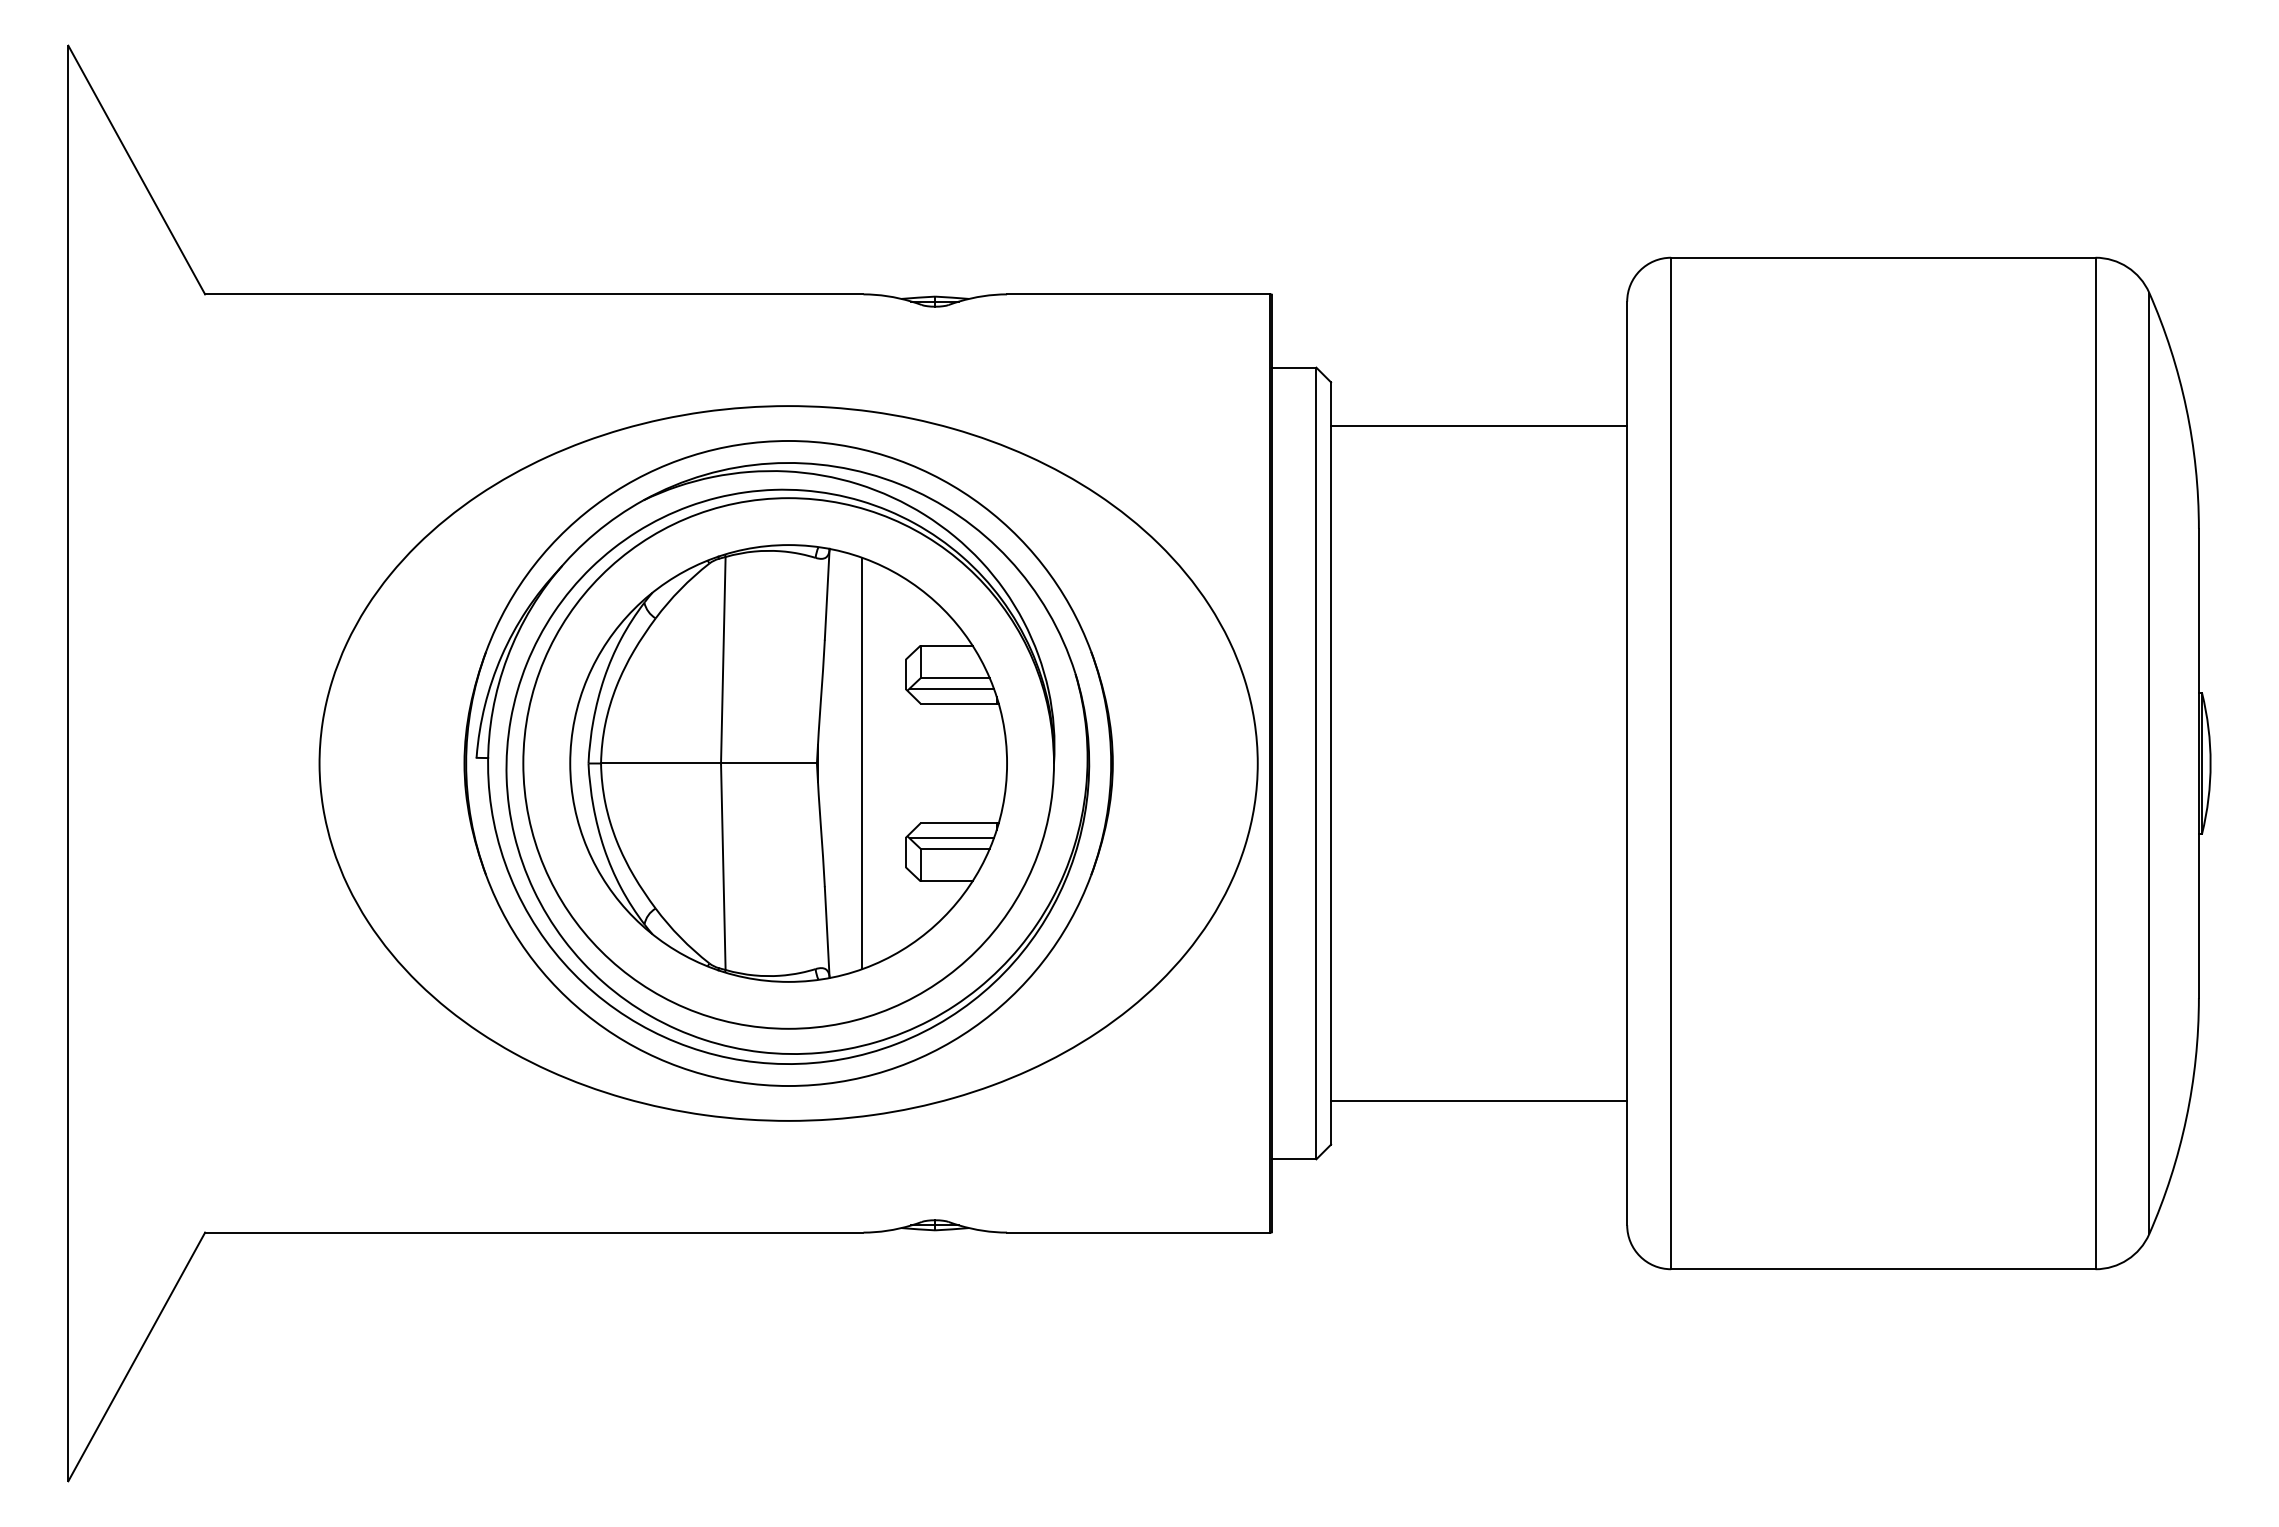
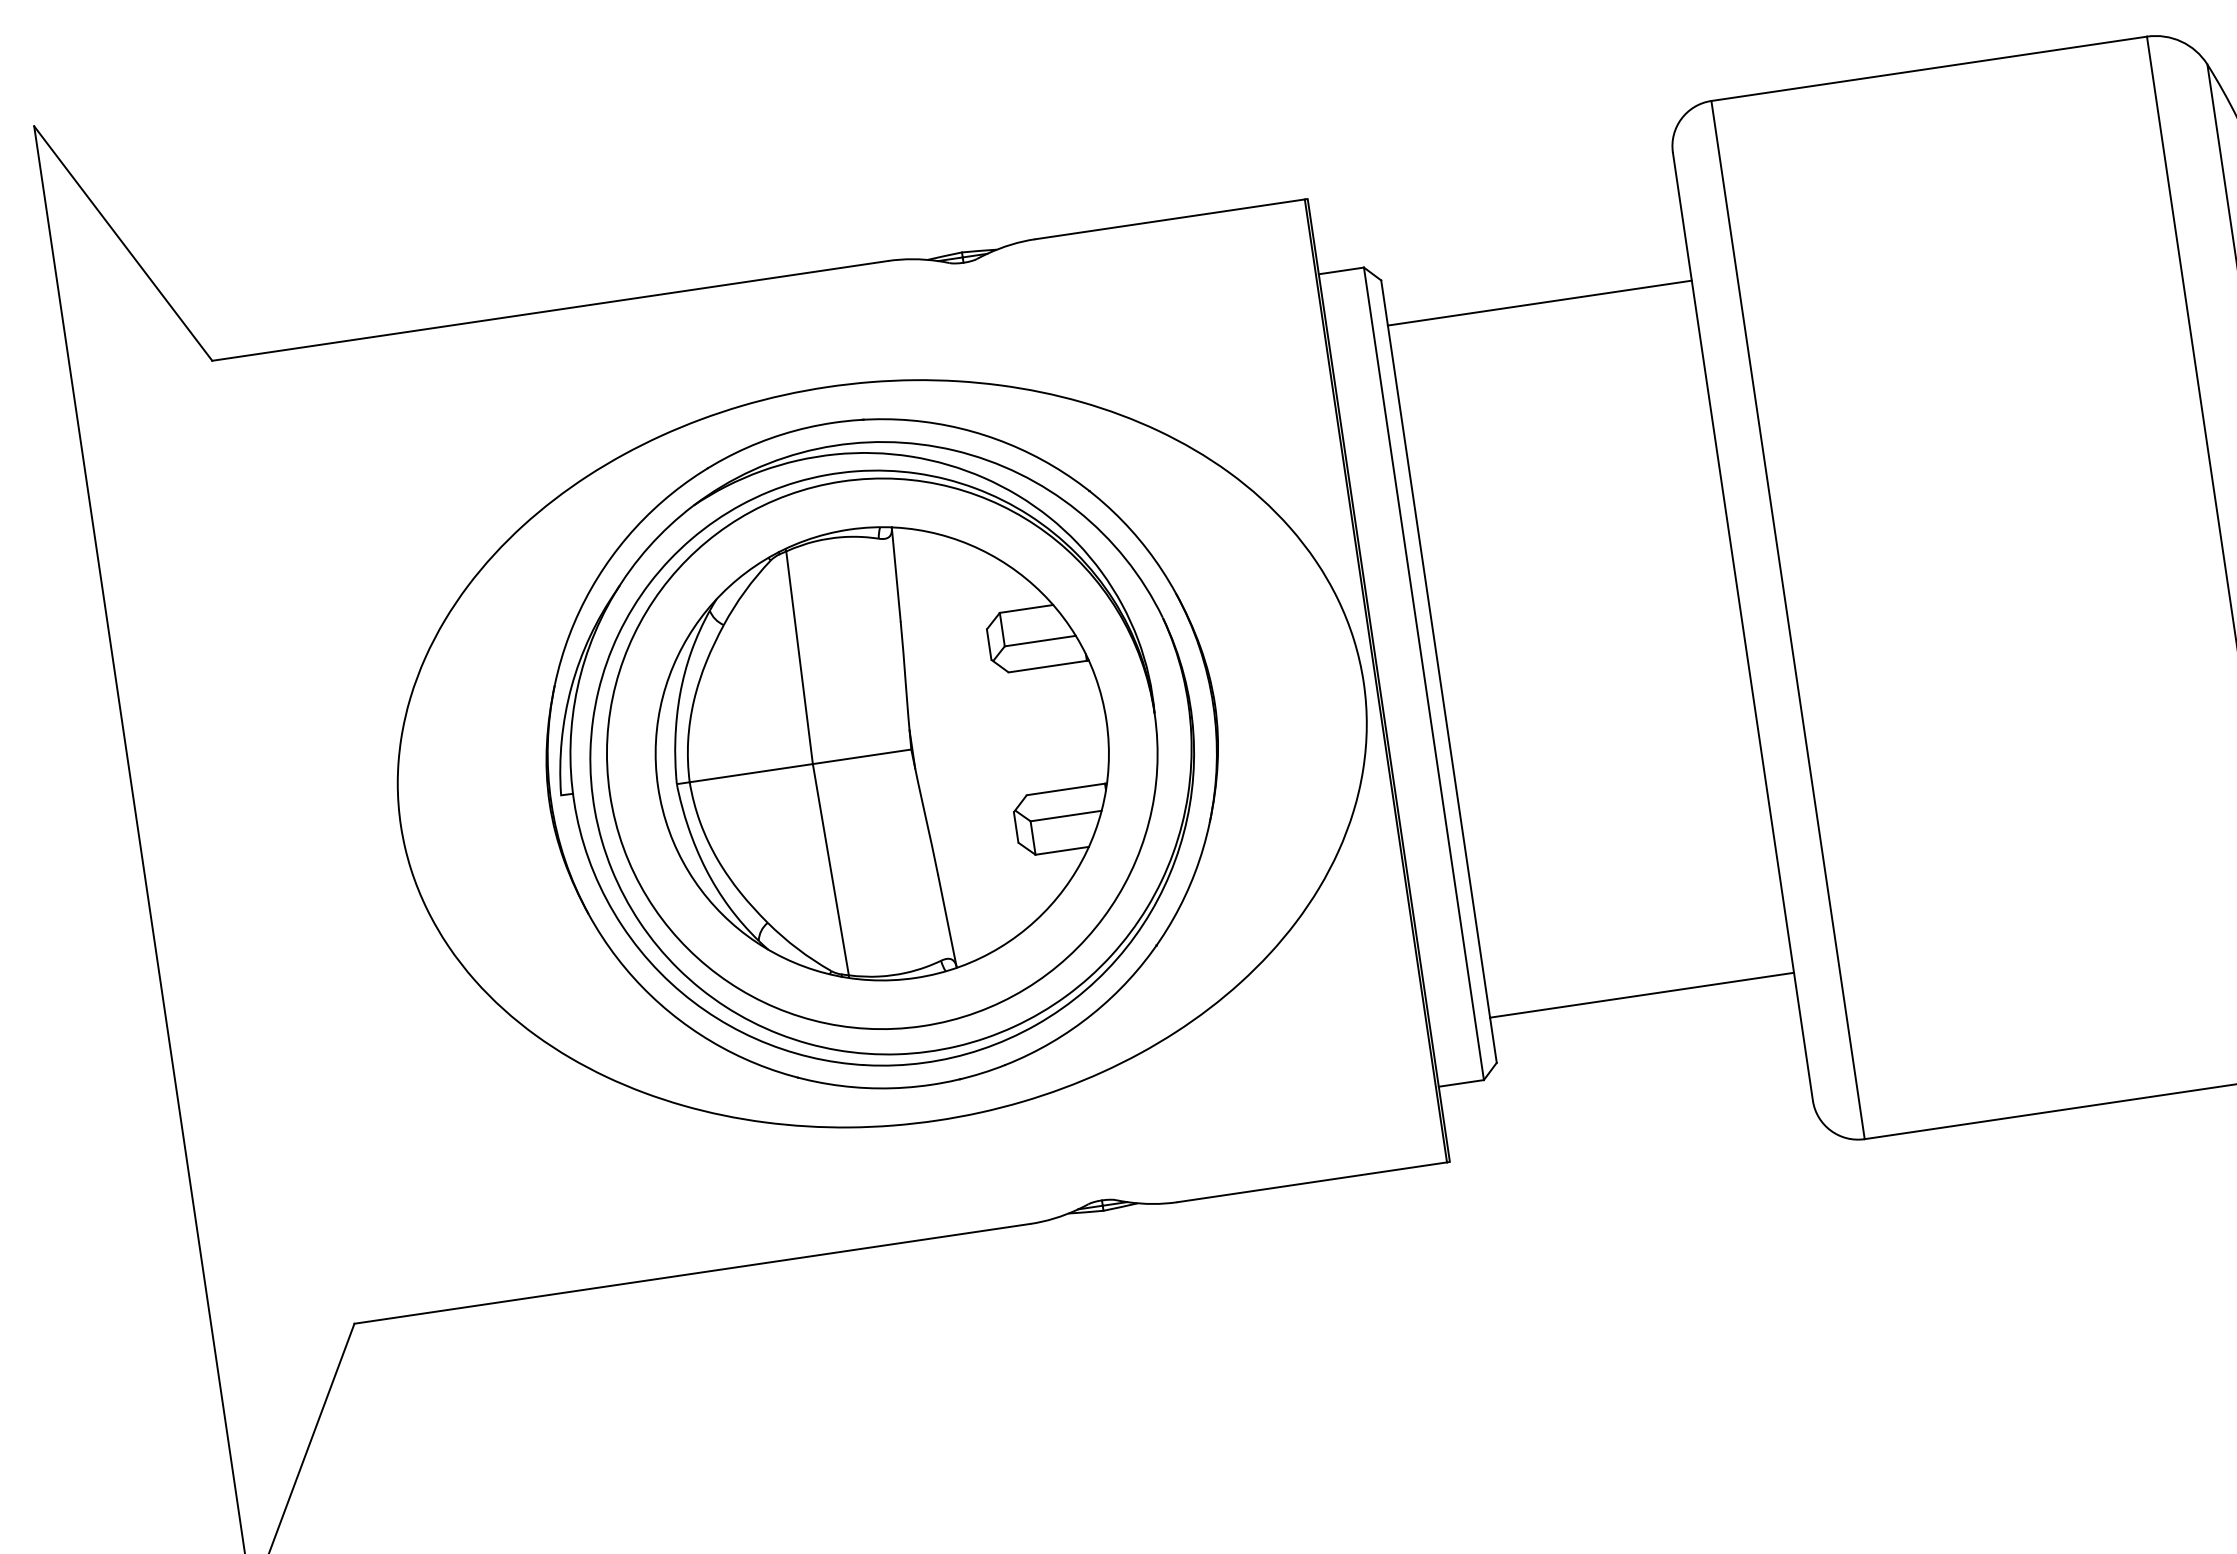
line: (951, 688) -> (1038, 652), removed
line: (861, 763) -> (957, 742), removed
line: (951, 838) -> (1060, 806), removed

